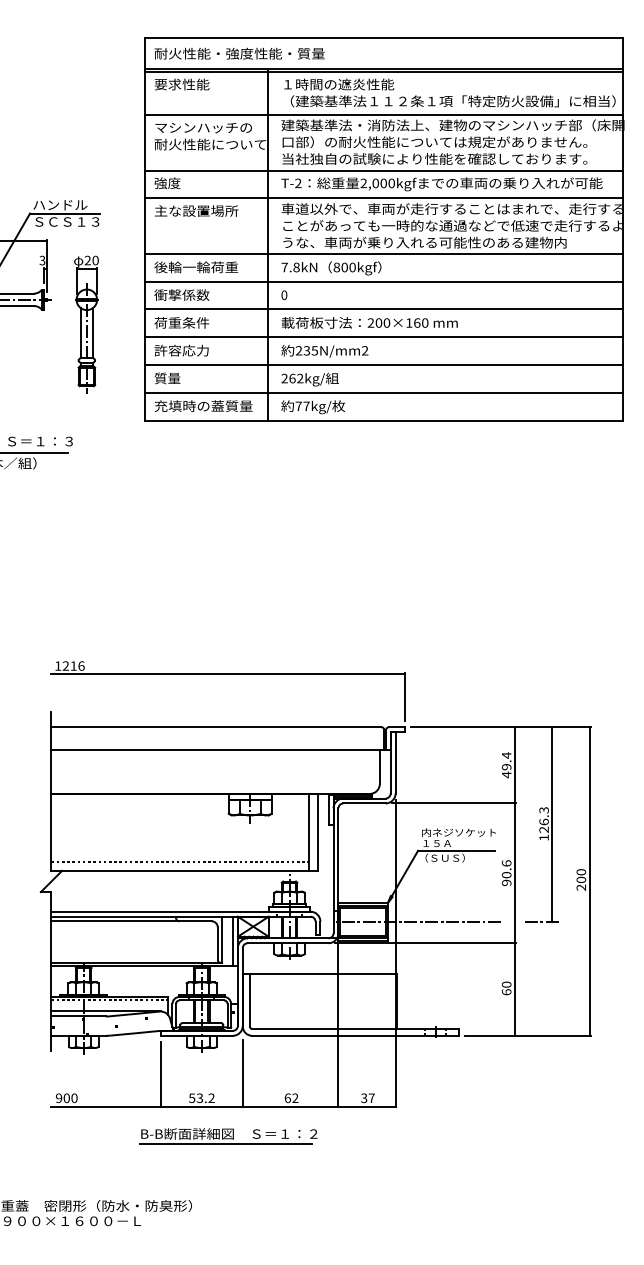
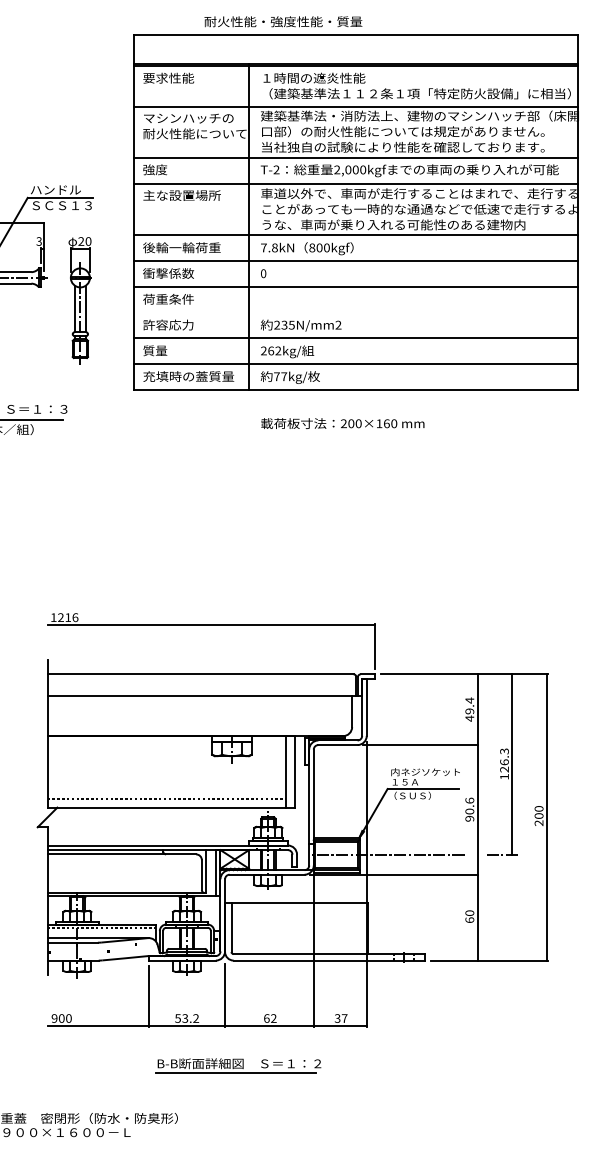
text: (239, 53) -> (283, 21), moved
text: (369, 322) -> (342, 423), moved
line: (383, 337) -> (355, 312), removed
part: (228, 1136) -> (238, 1066), moved

